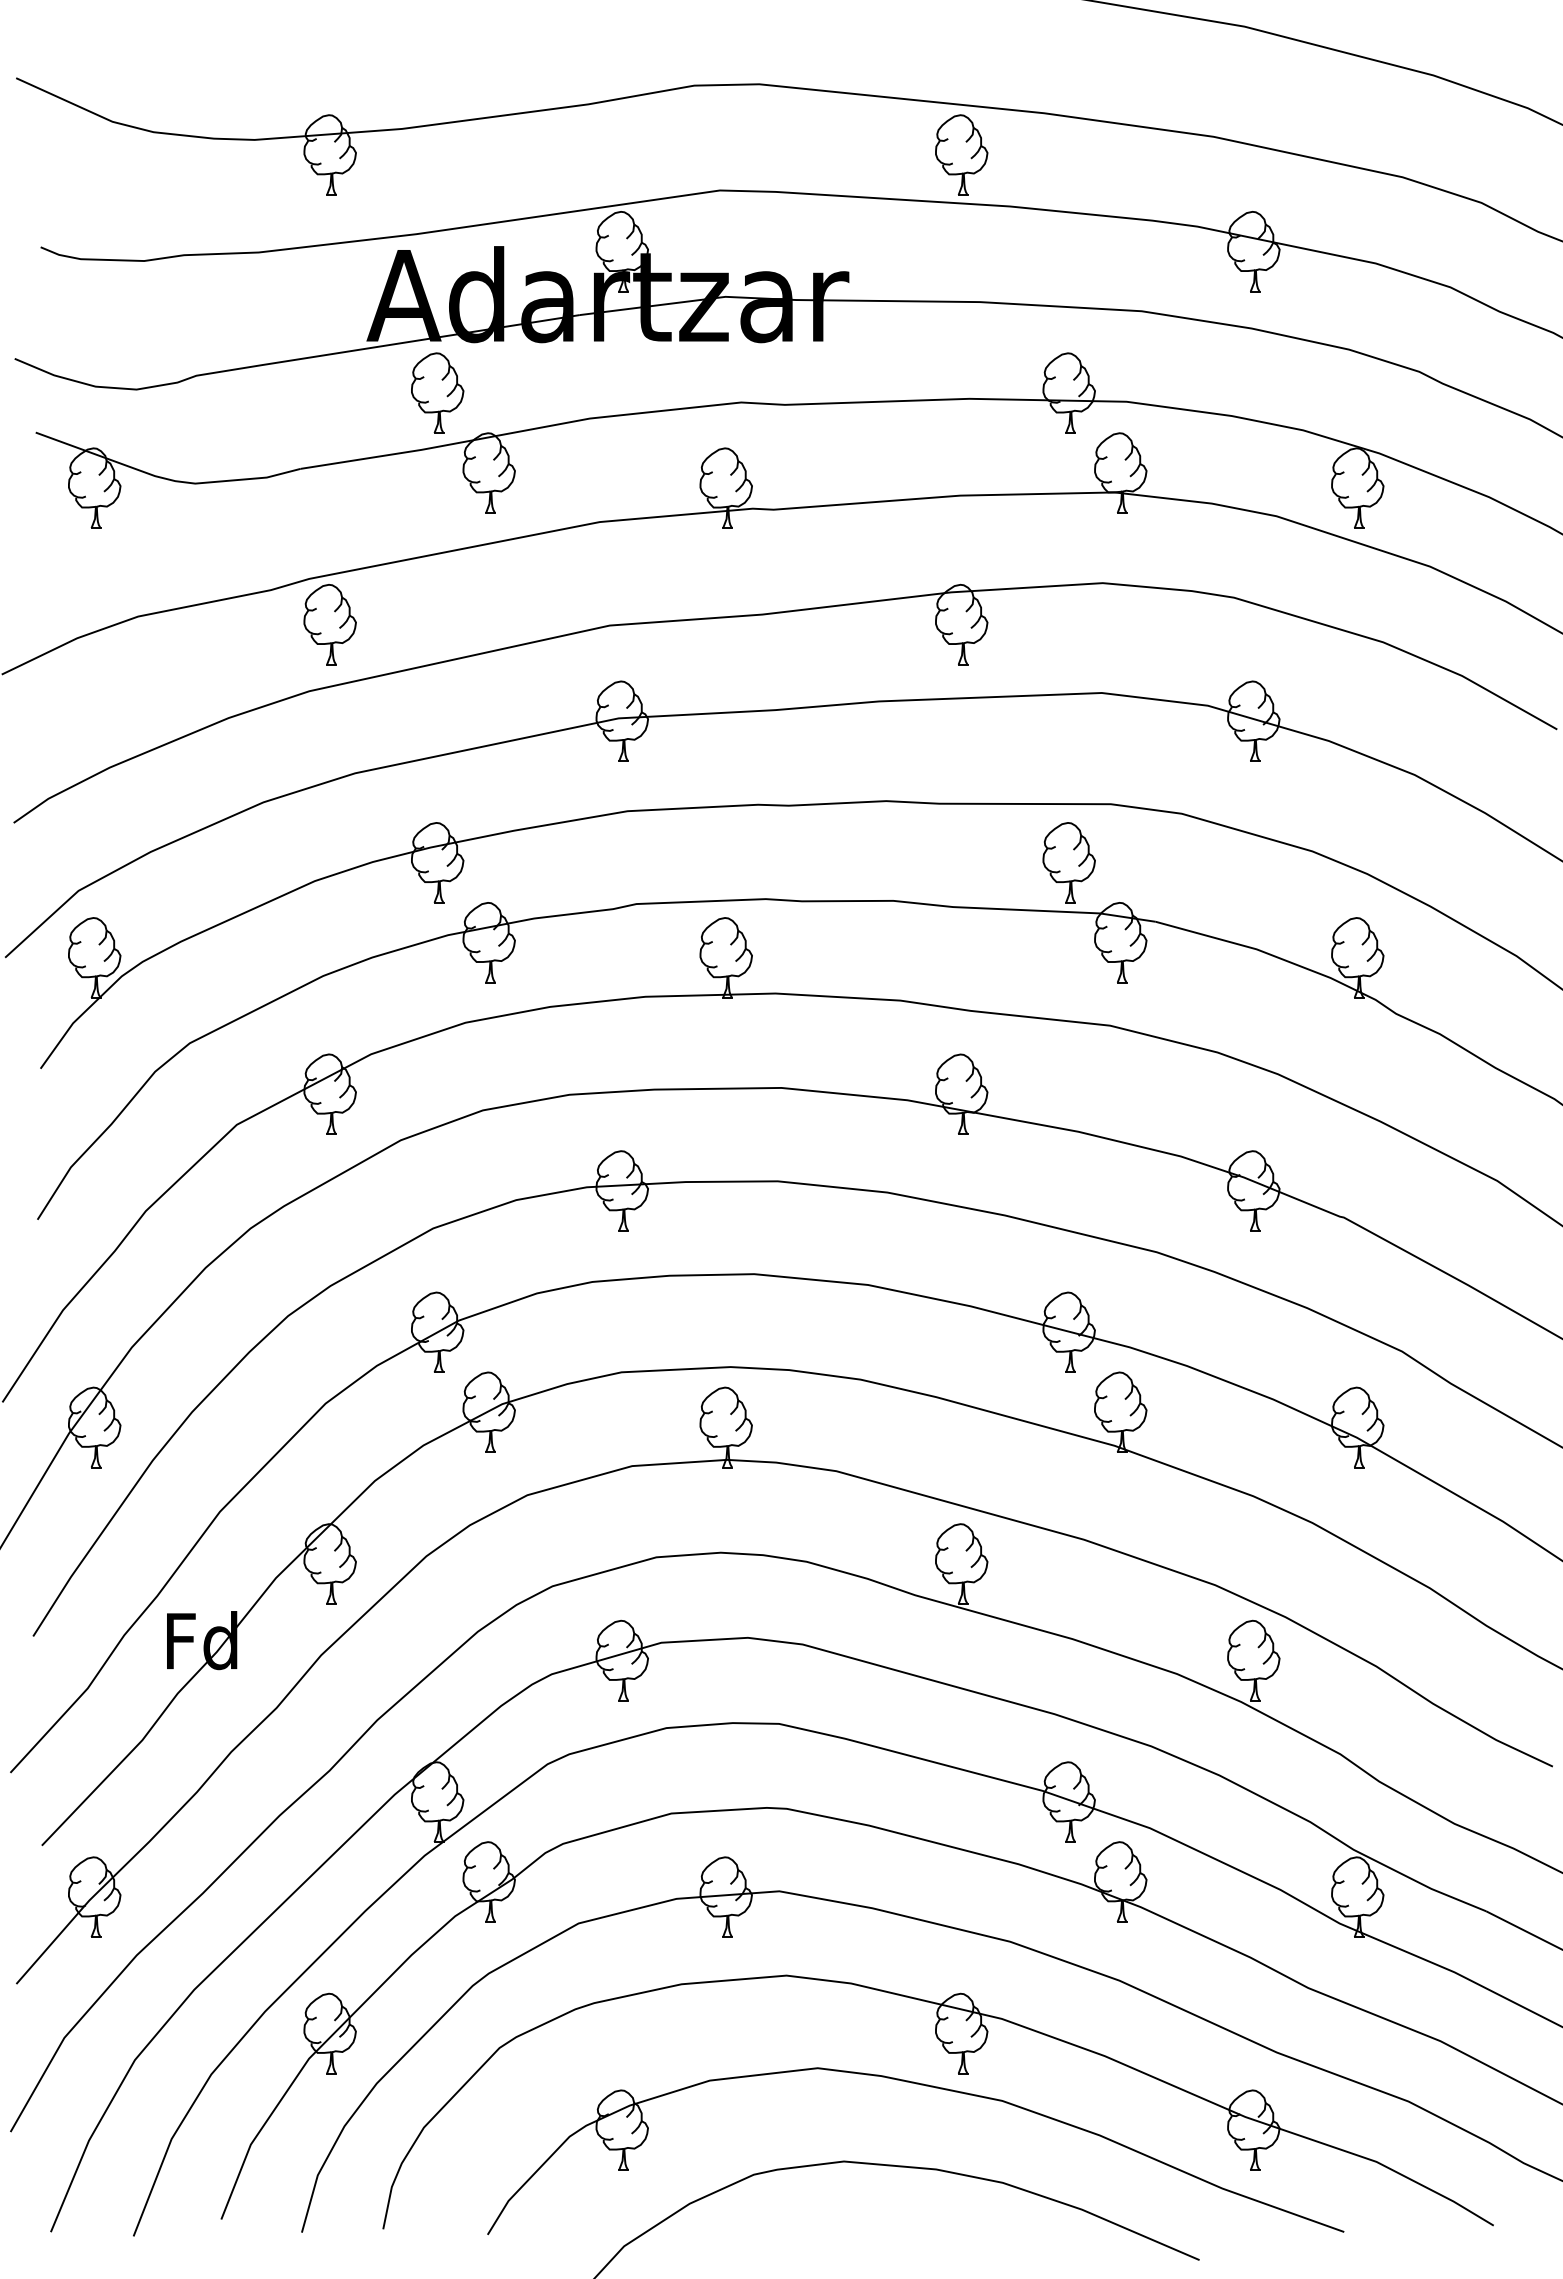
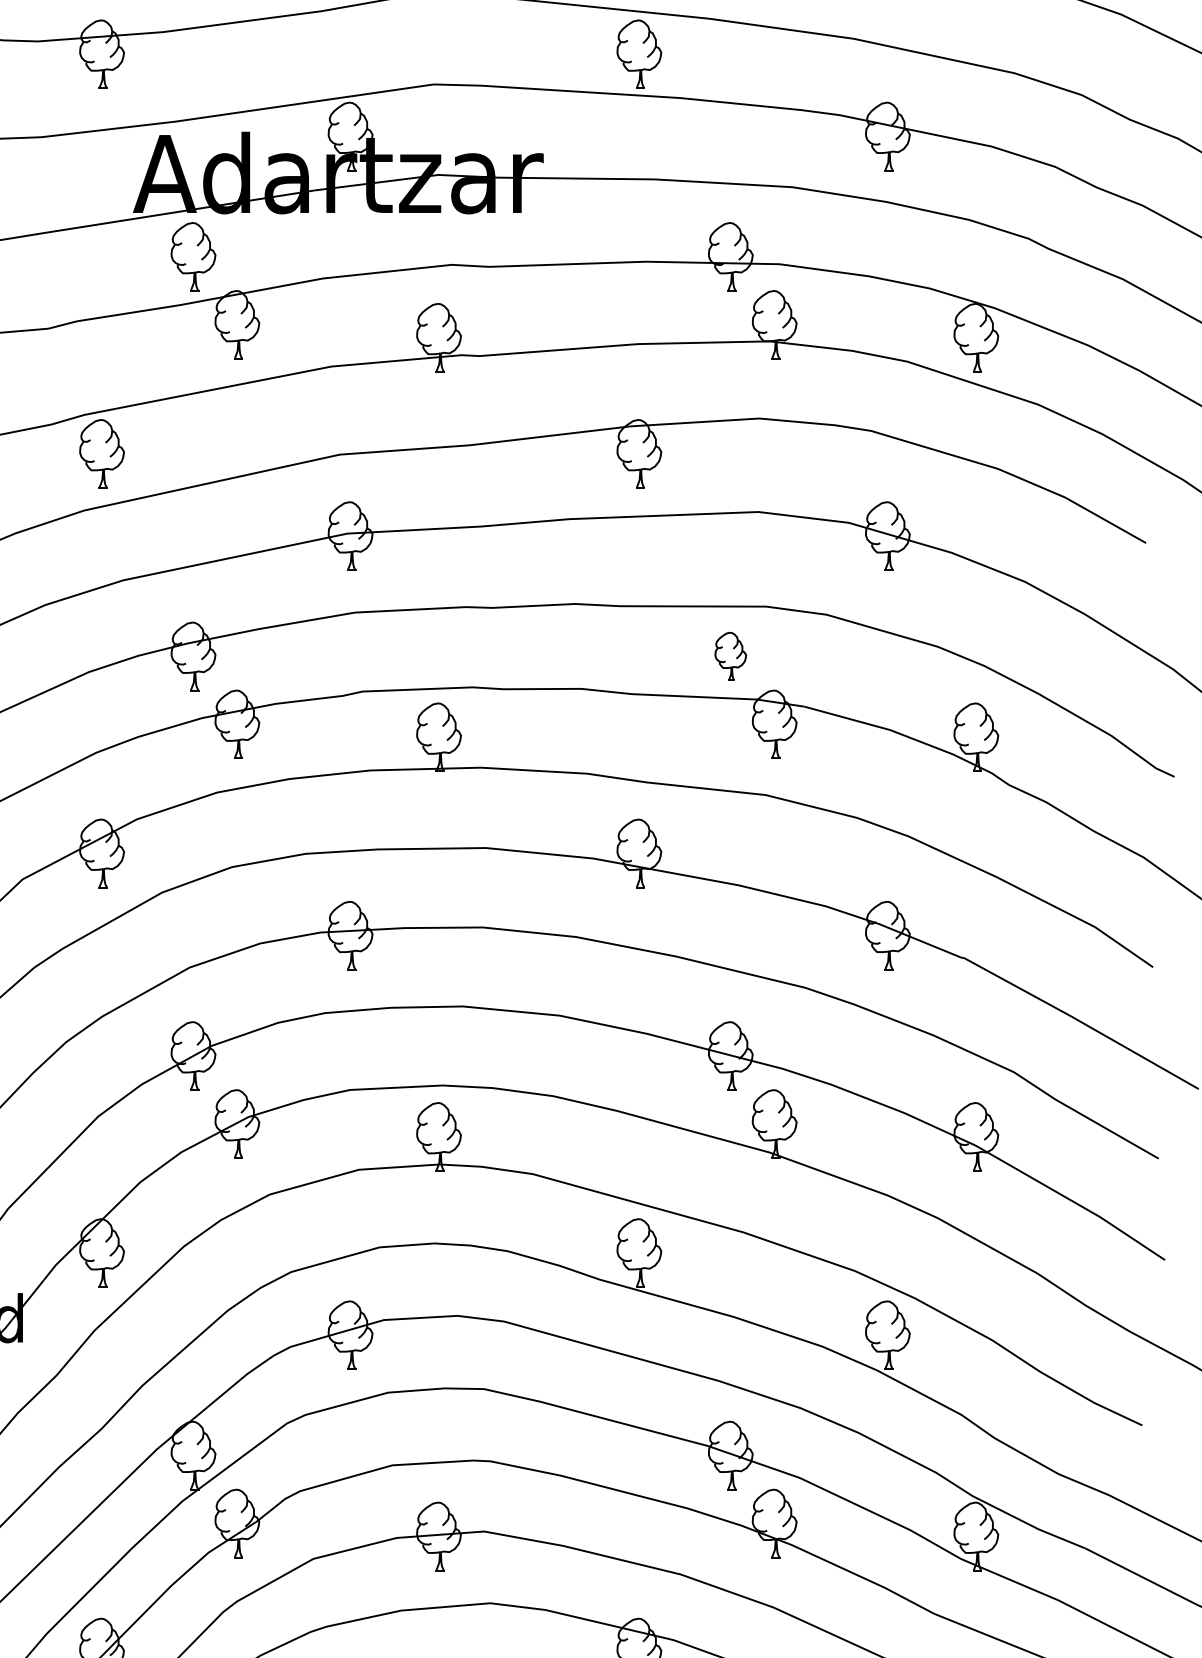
part: (1068, 862) -> (730, 656), size x0.7

